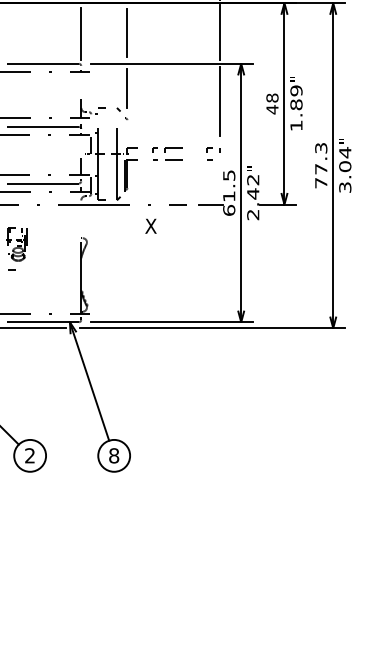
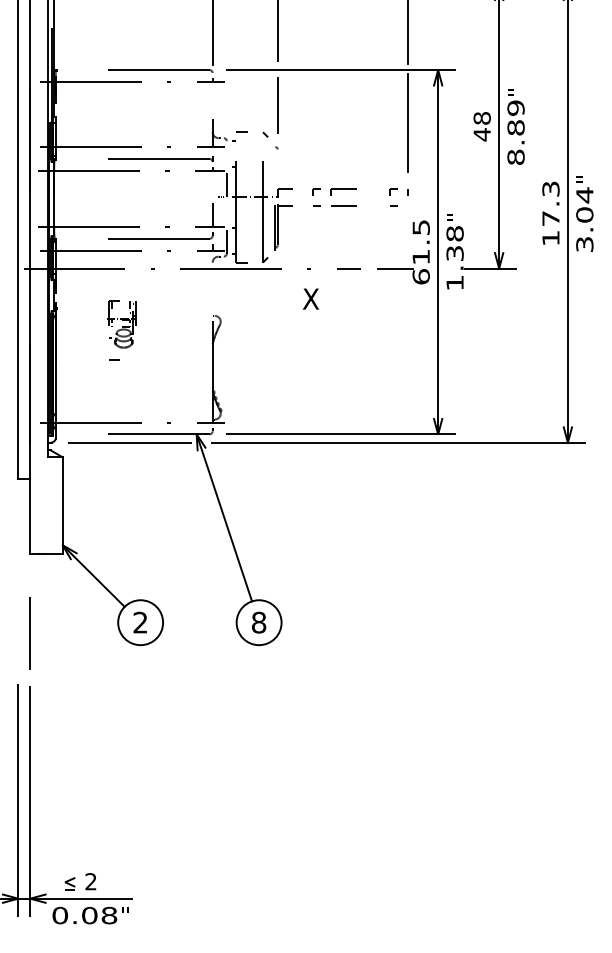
text: (296, 125) -> (515, 156), 1.89 -> 8.89
text: (320, 183) -> (550, 238), 77.3 -> 17.3
text: (252, 197) -> (454, 258), 2.42 -> 1.38

